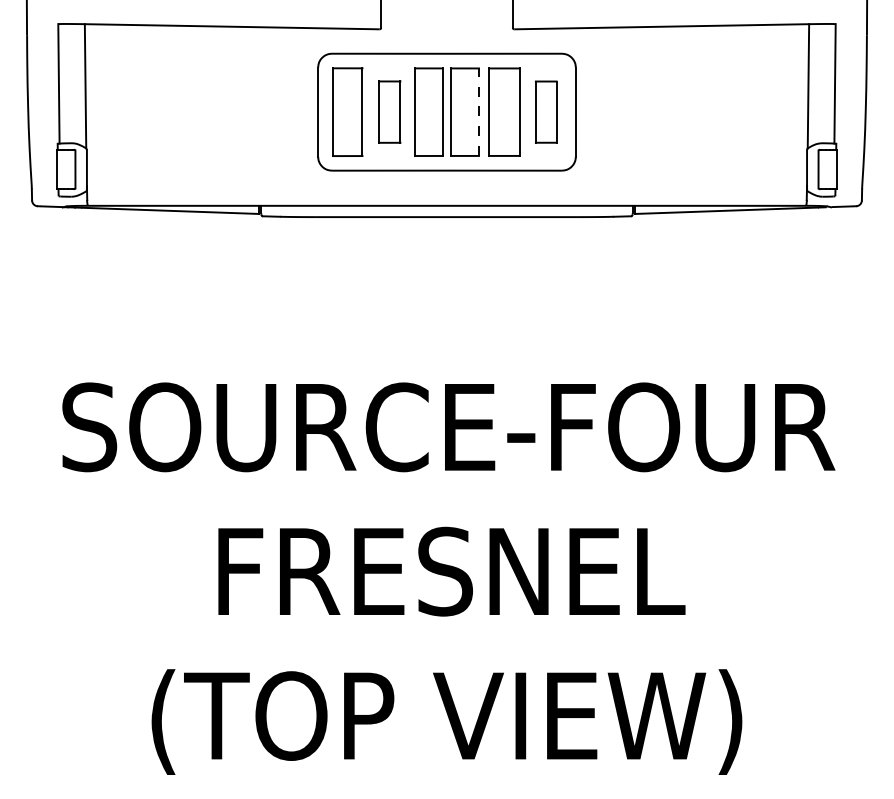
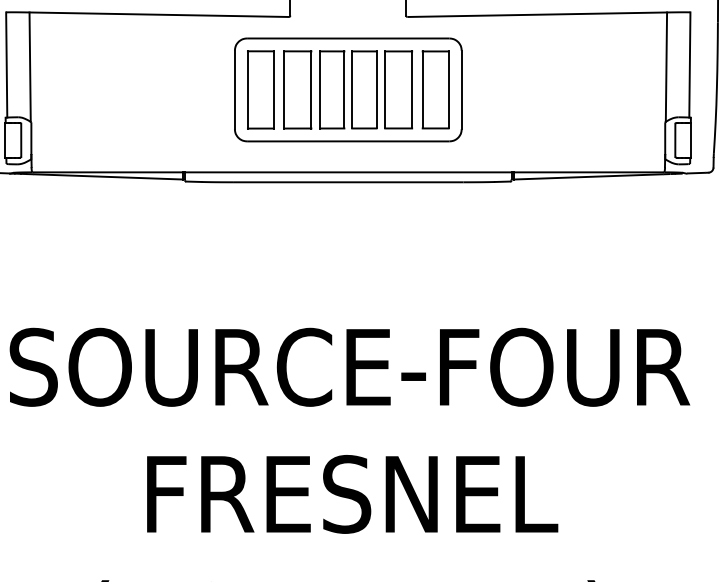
part: (389, 111) -> (297, 89), size x1.43
part: (545, 111) -> (435, 89), size x1.43
line: (479, 112) -> (376, 90), dashed -> solid

